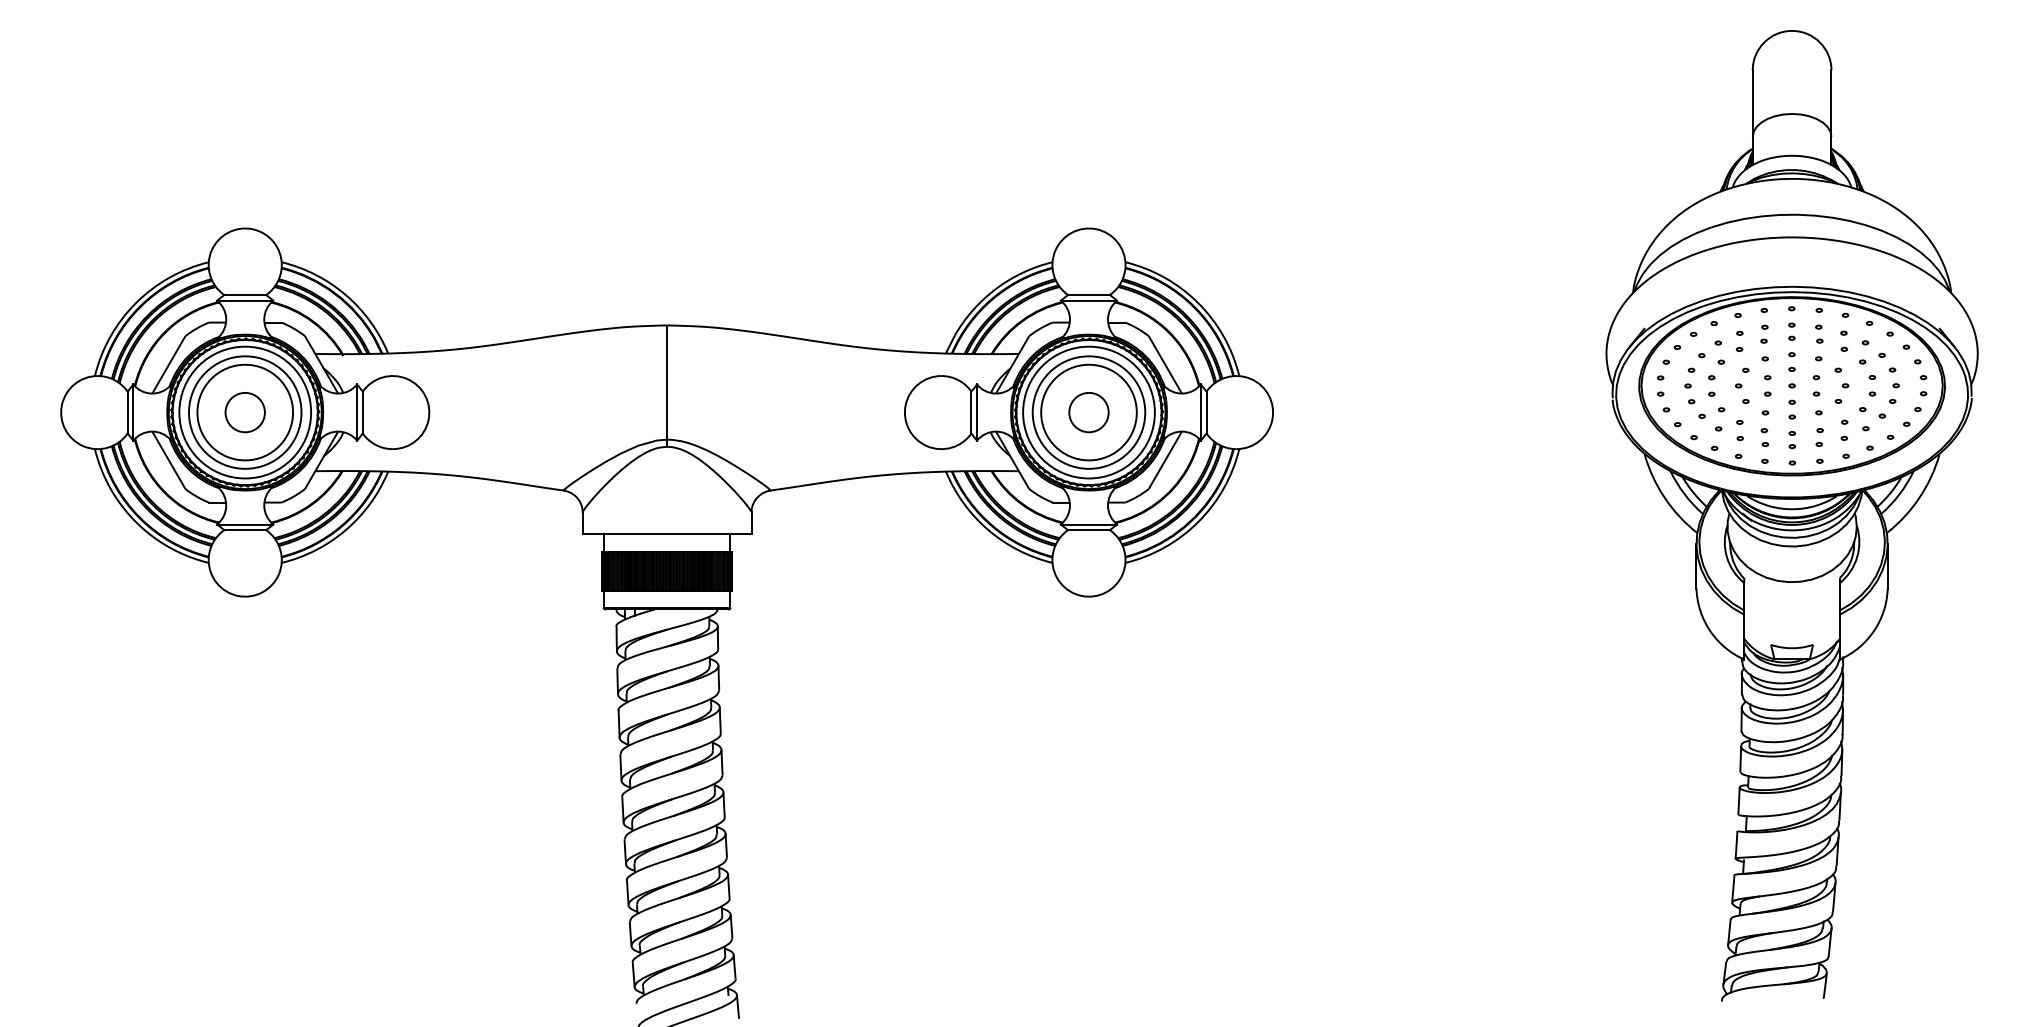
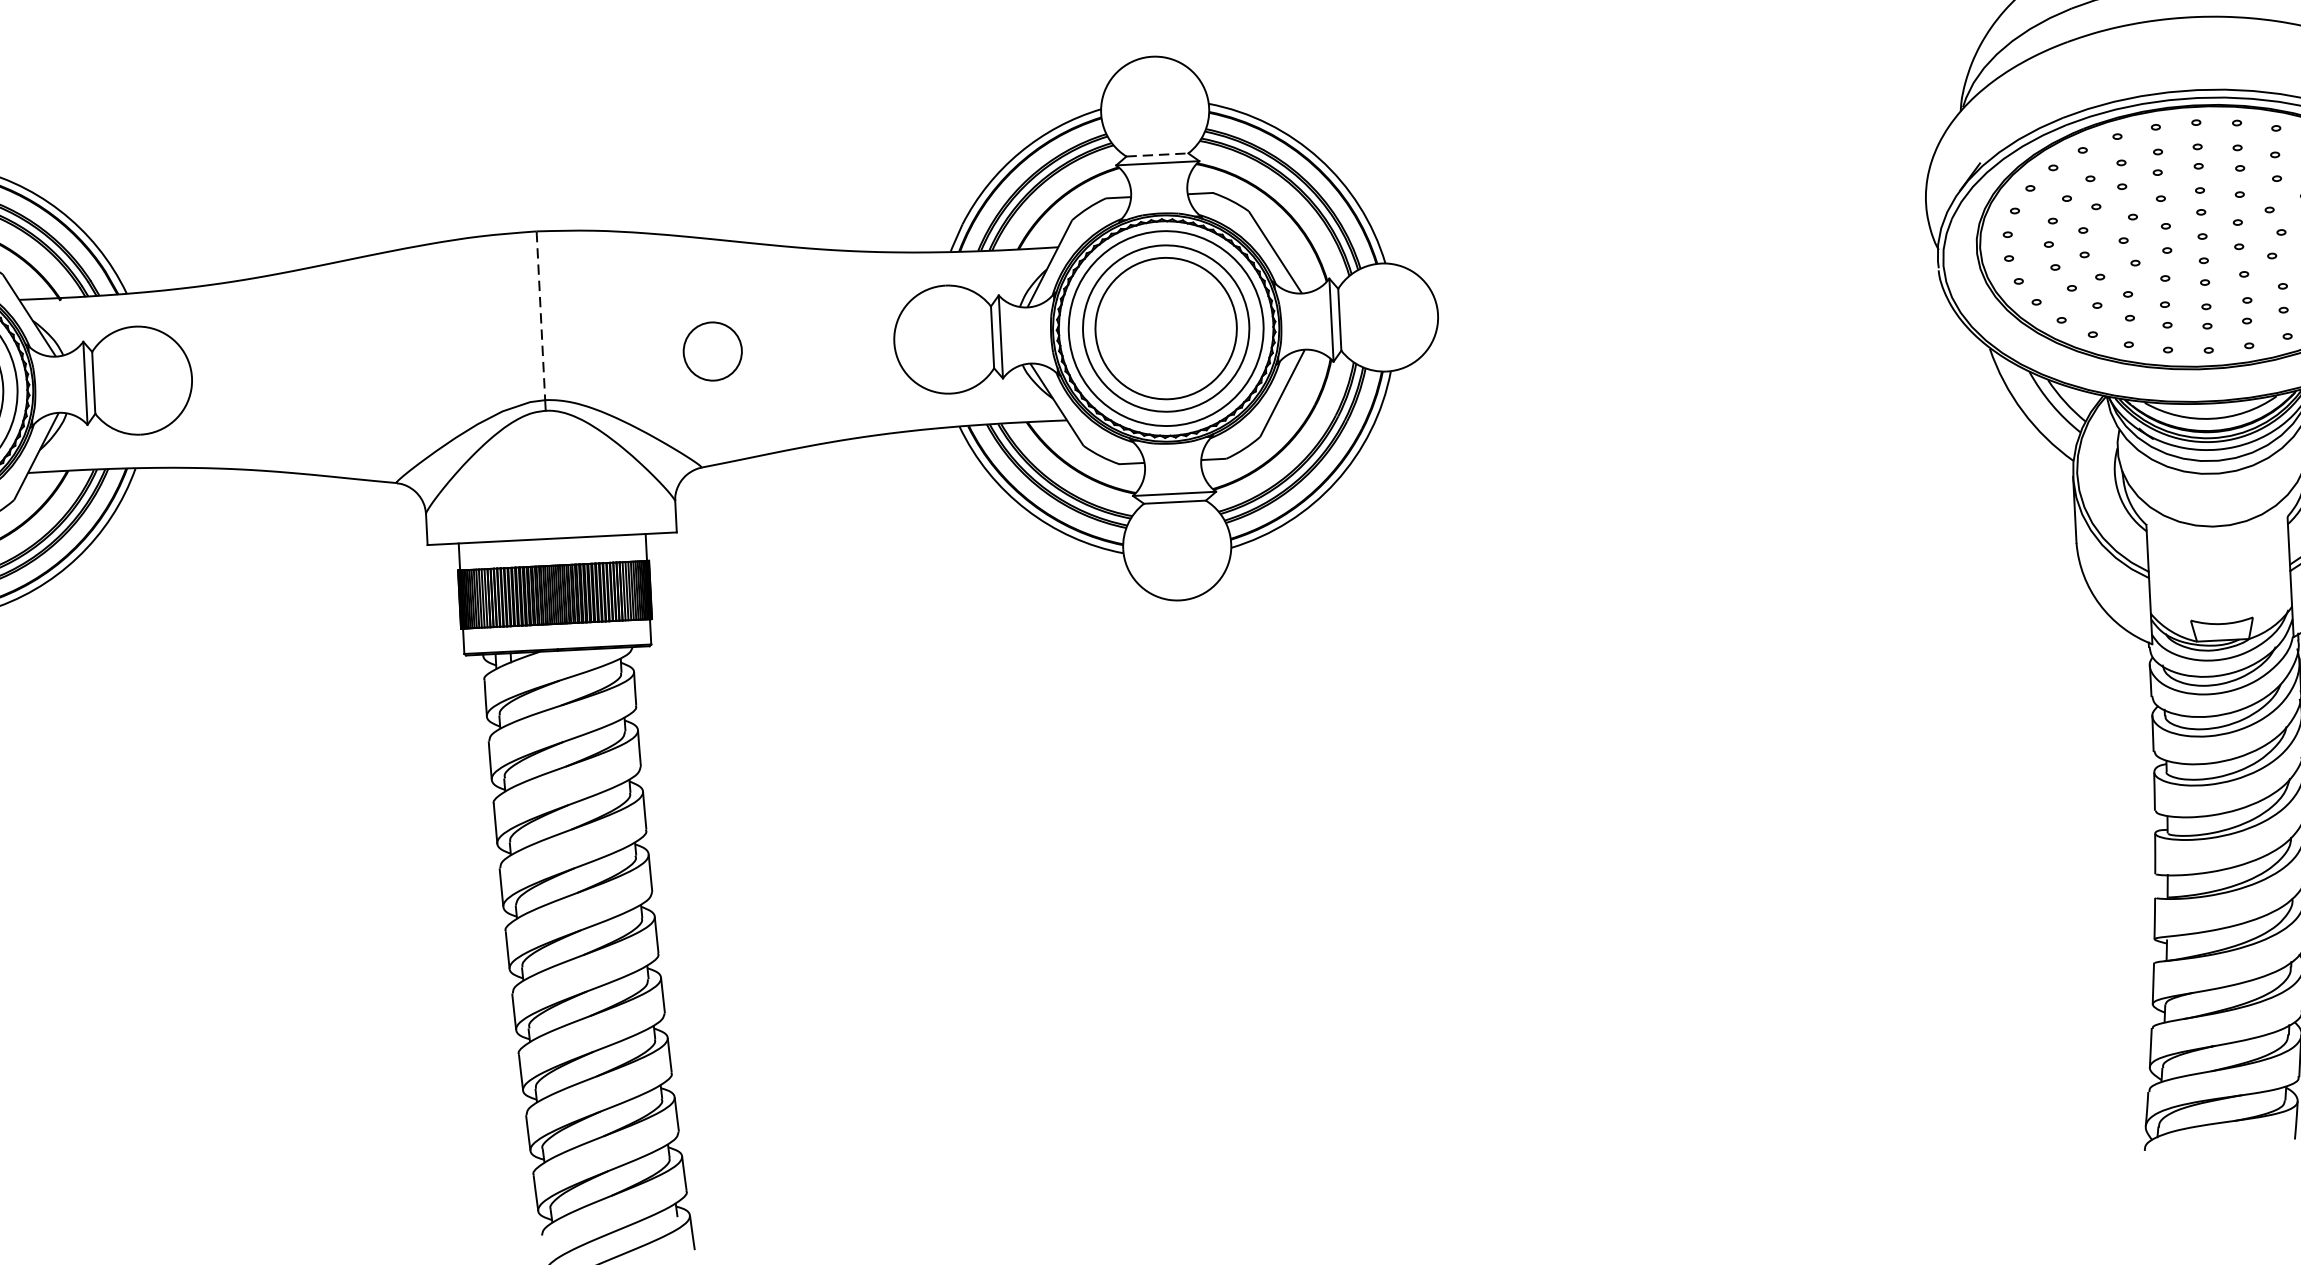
line: (1089, 295) -> (1158, 155), solid -> dashed
line: (667, 382) -> (541, 315), solid -> dashed
circle: (1088, 412) -> (712, 351), moved

